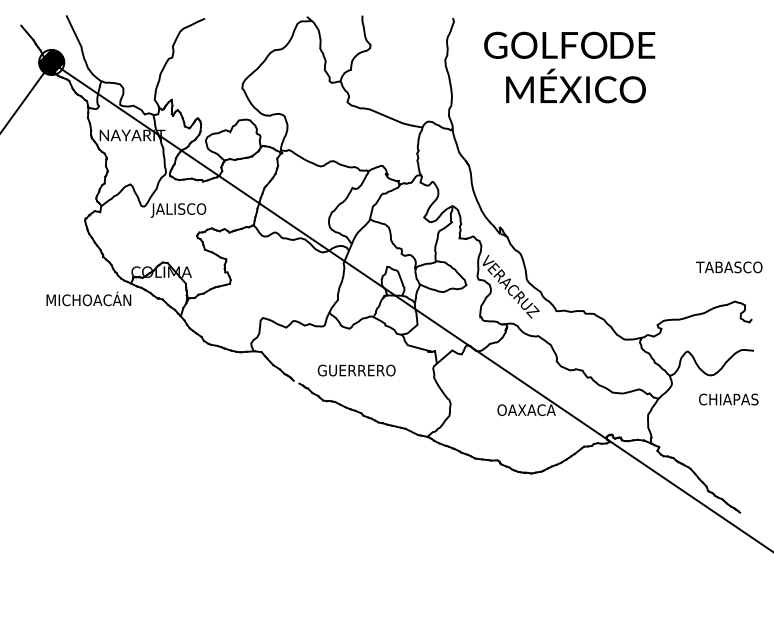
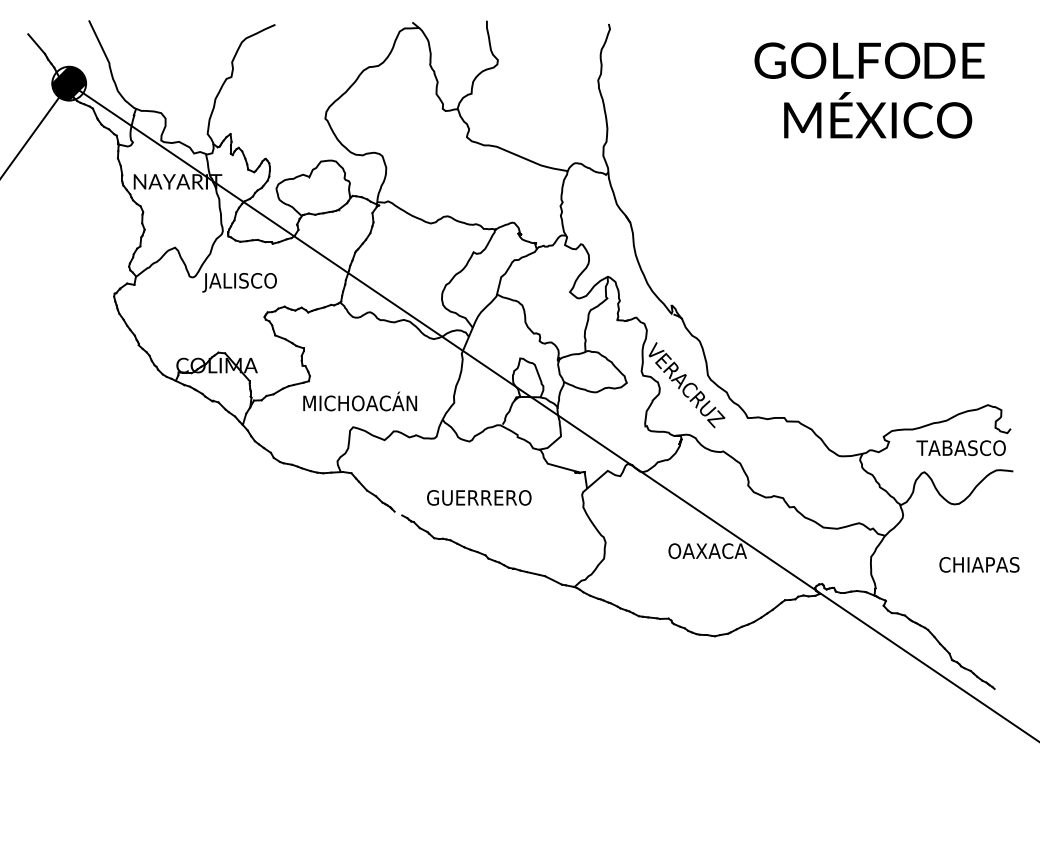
text: (569, 67) -> (869, 90), moved
text: (728, 267) -> (960, 448), moved
text: (88, 298) -> (359, 401), moved
text: (728, 399) -> (979, 564), moved

